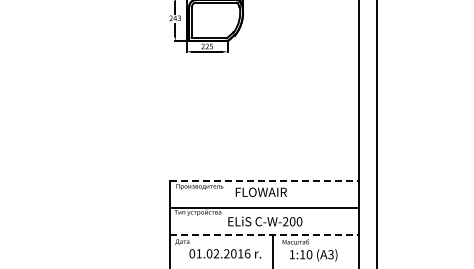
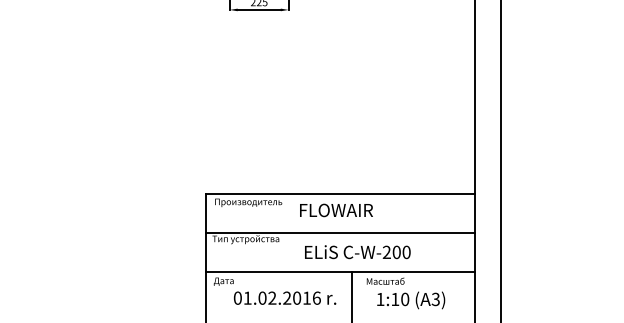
line: (264, 180) -> (340, 193), dashed -> solid
text: (265, 221) -> (358, 252), moved
line: (264, 235) -> (340, 272), dashed -> solid

